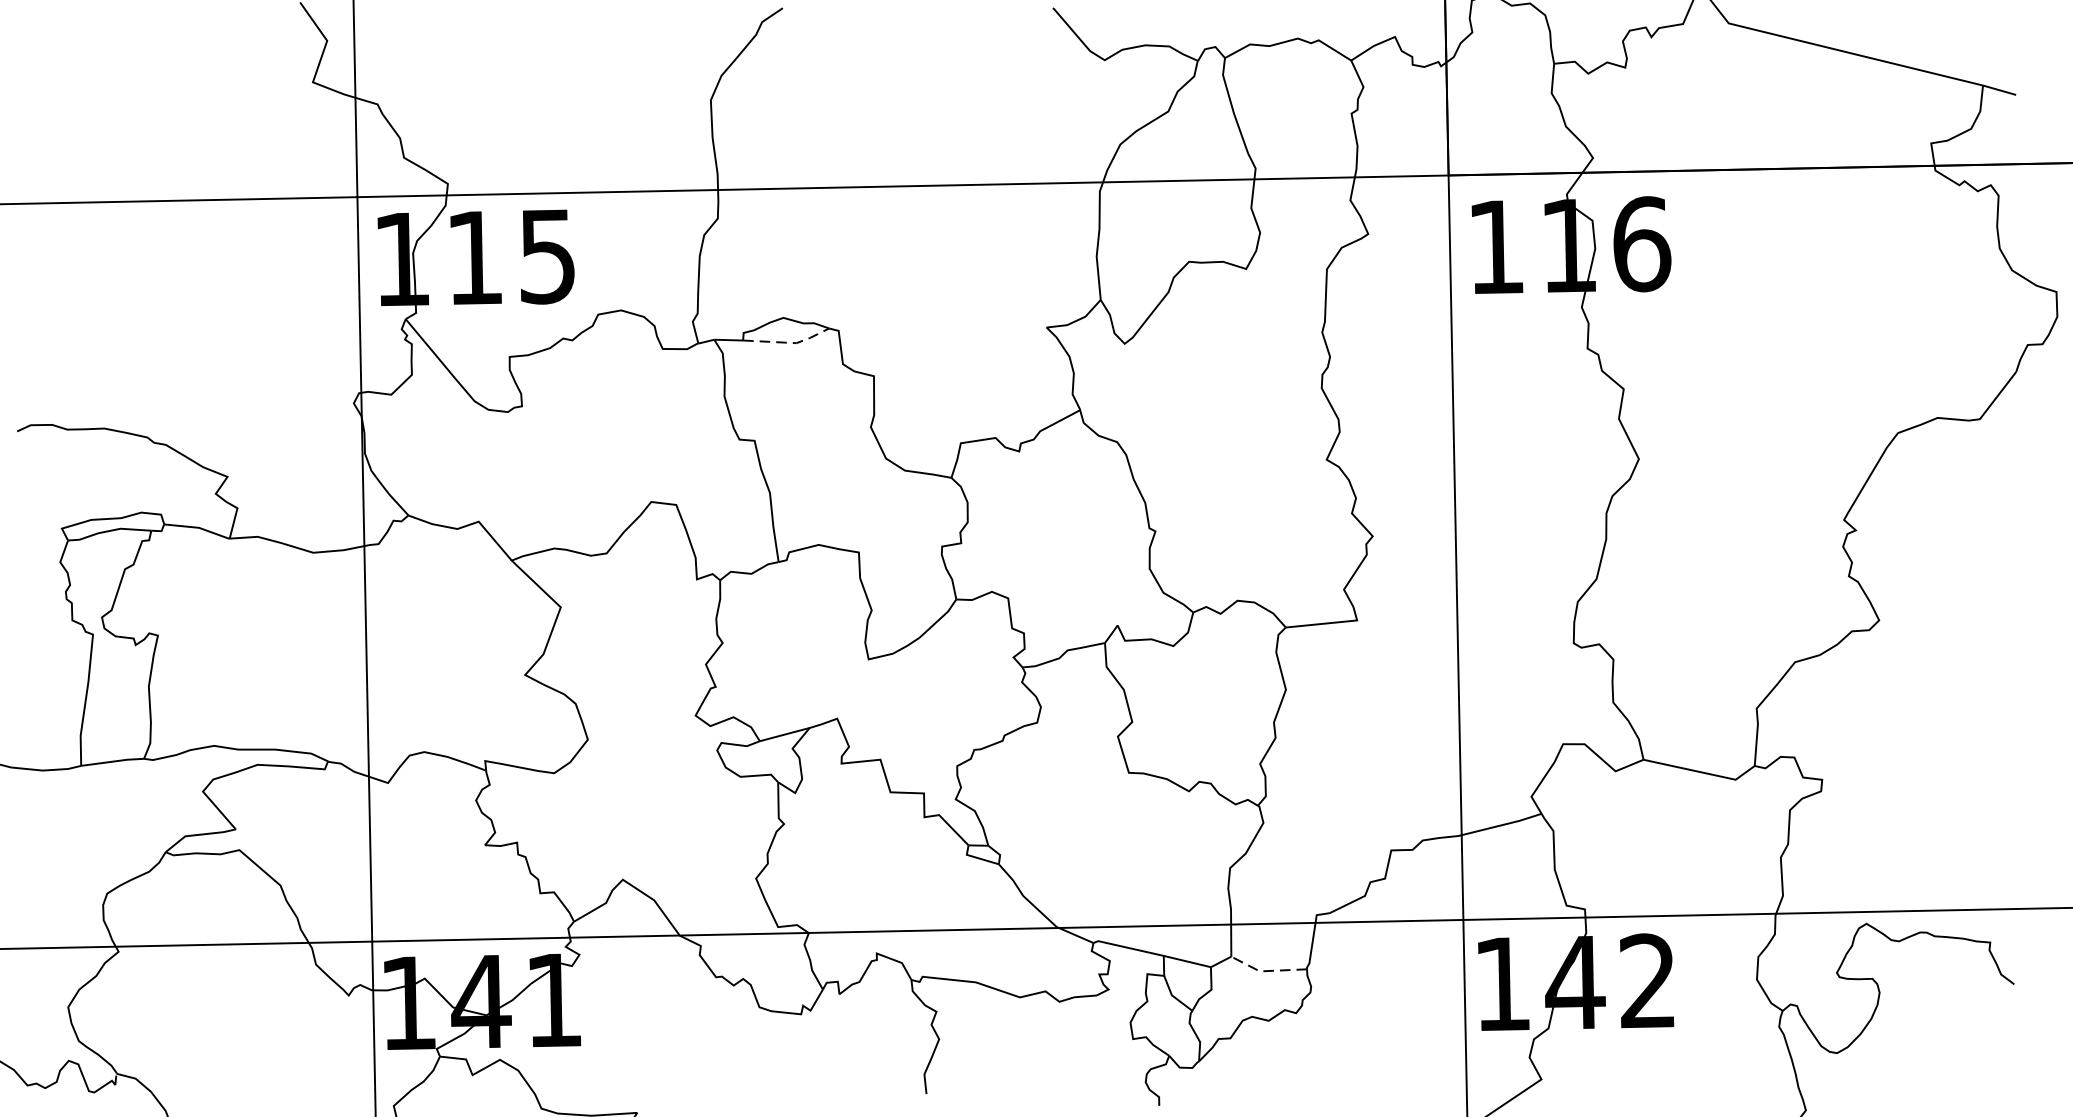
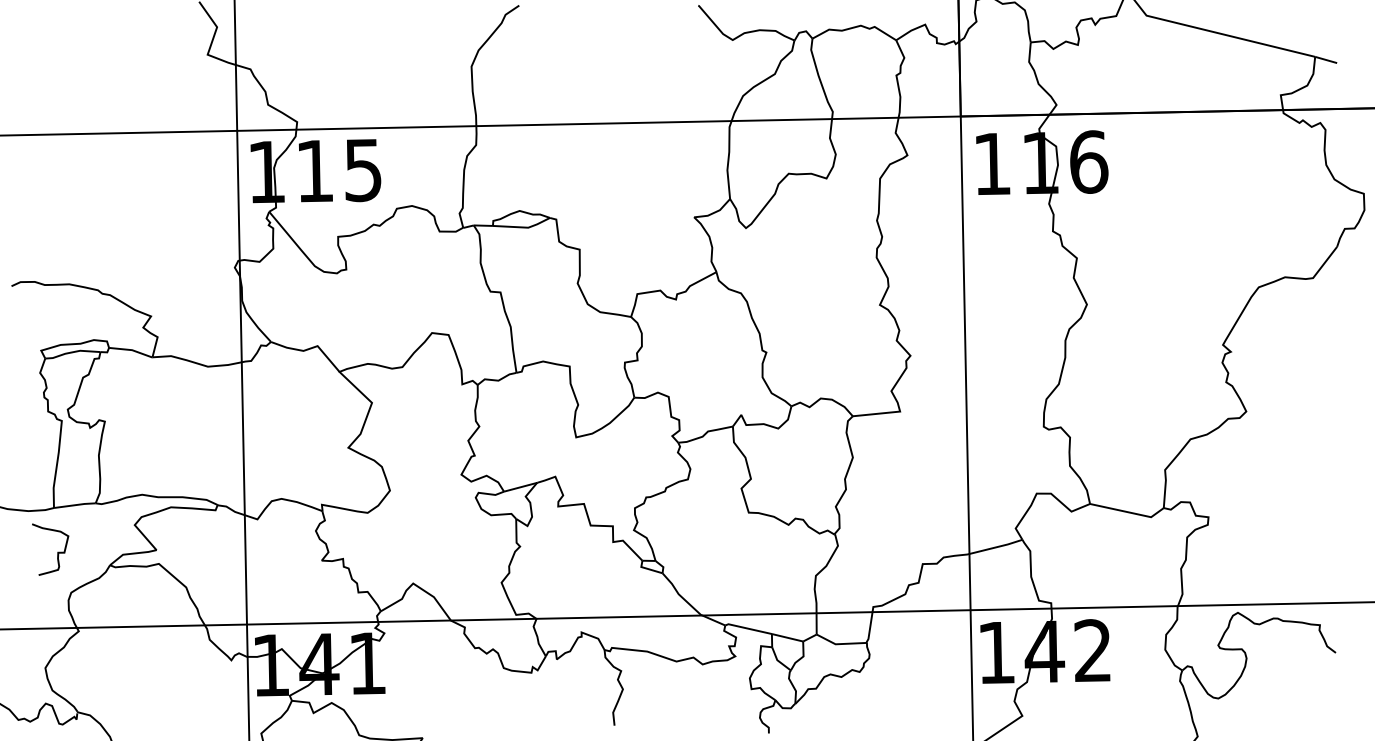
line: (790, 342) -> (524, 227), dashed -> solid
curve: (86, 832) -> (57, 552), added
line: (1265, 971) -> (839, 644), dashed -> solid

